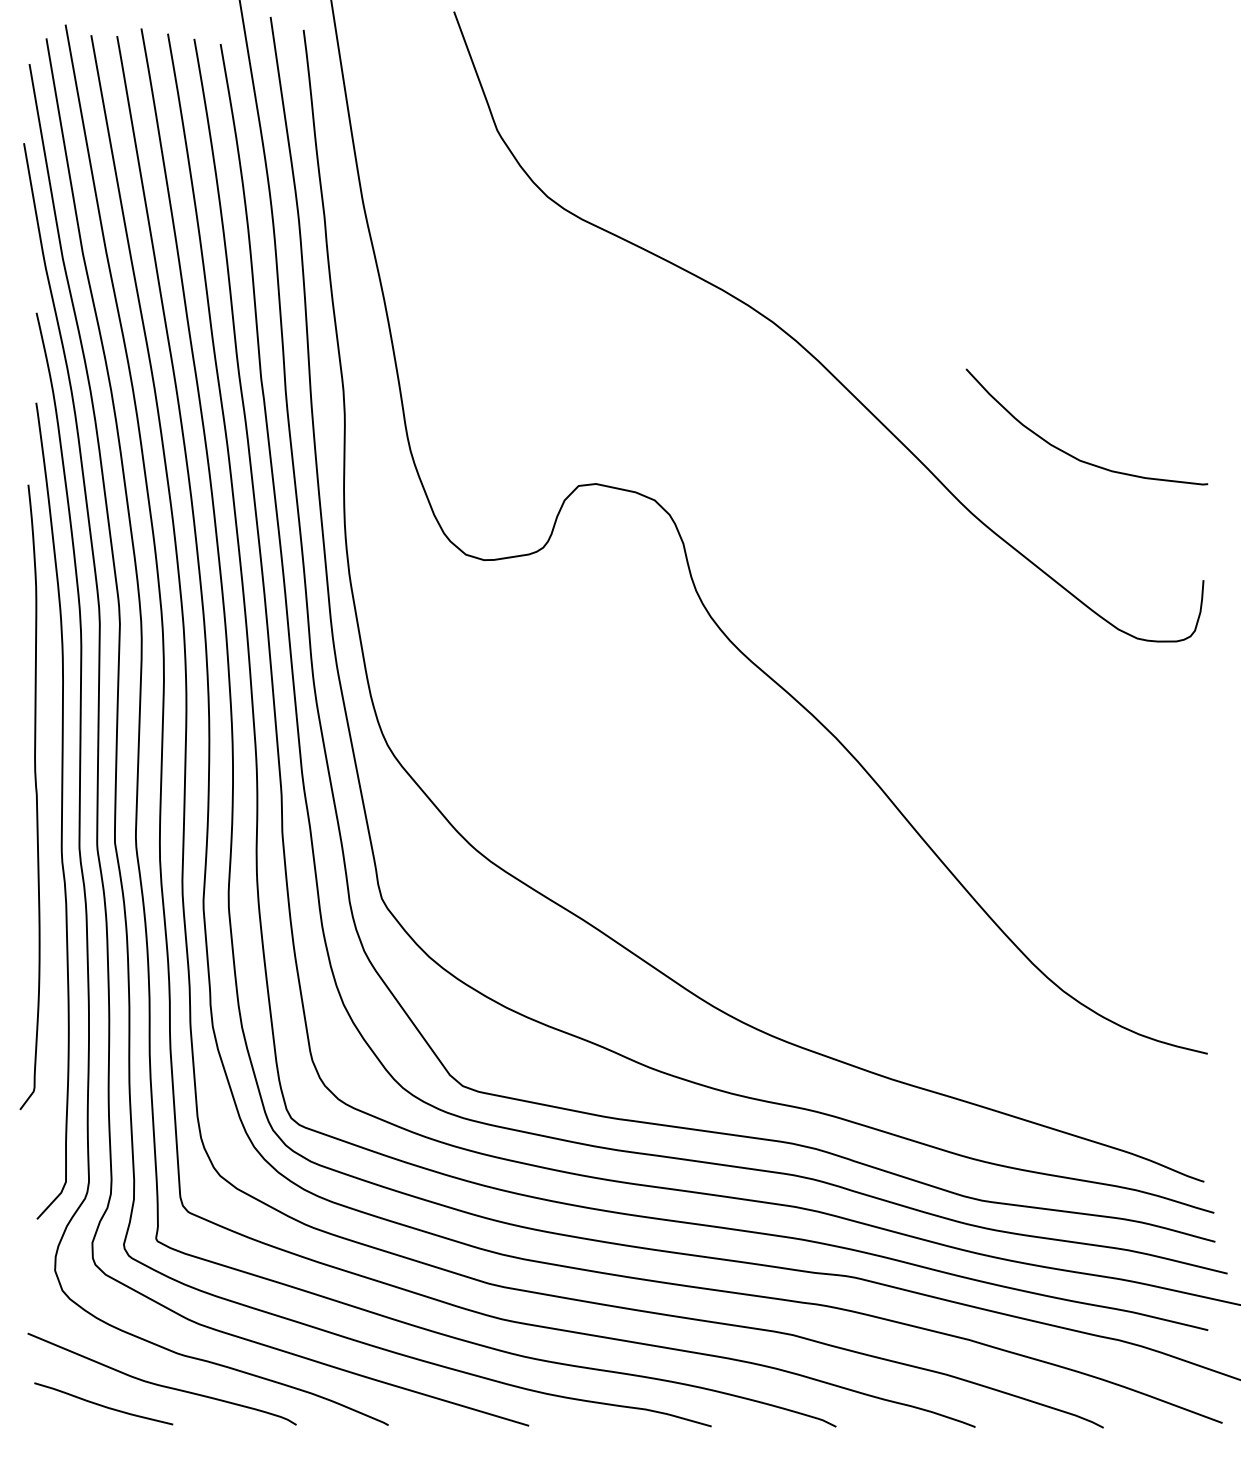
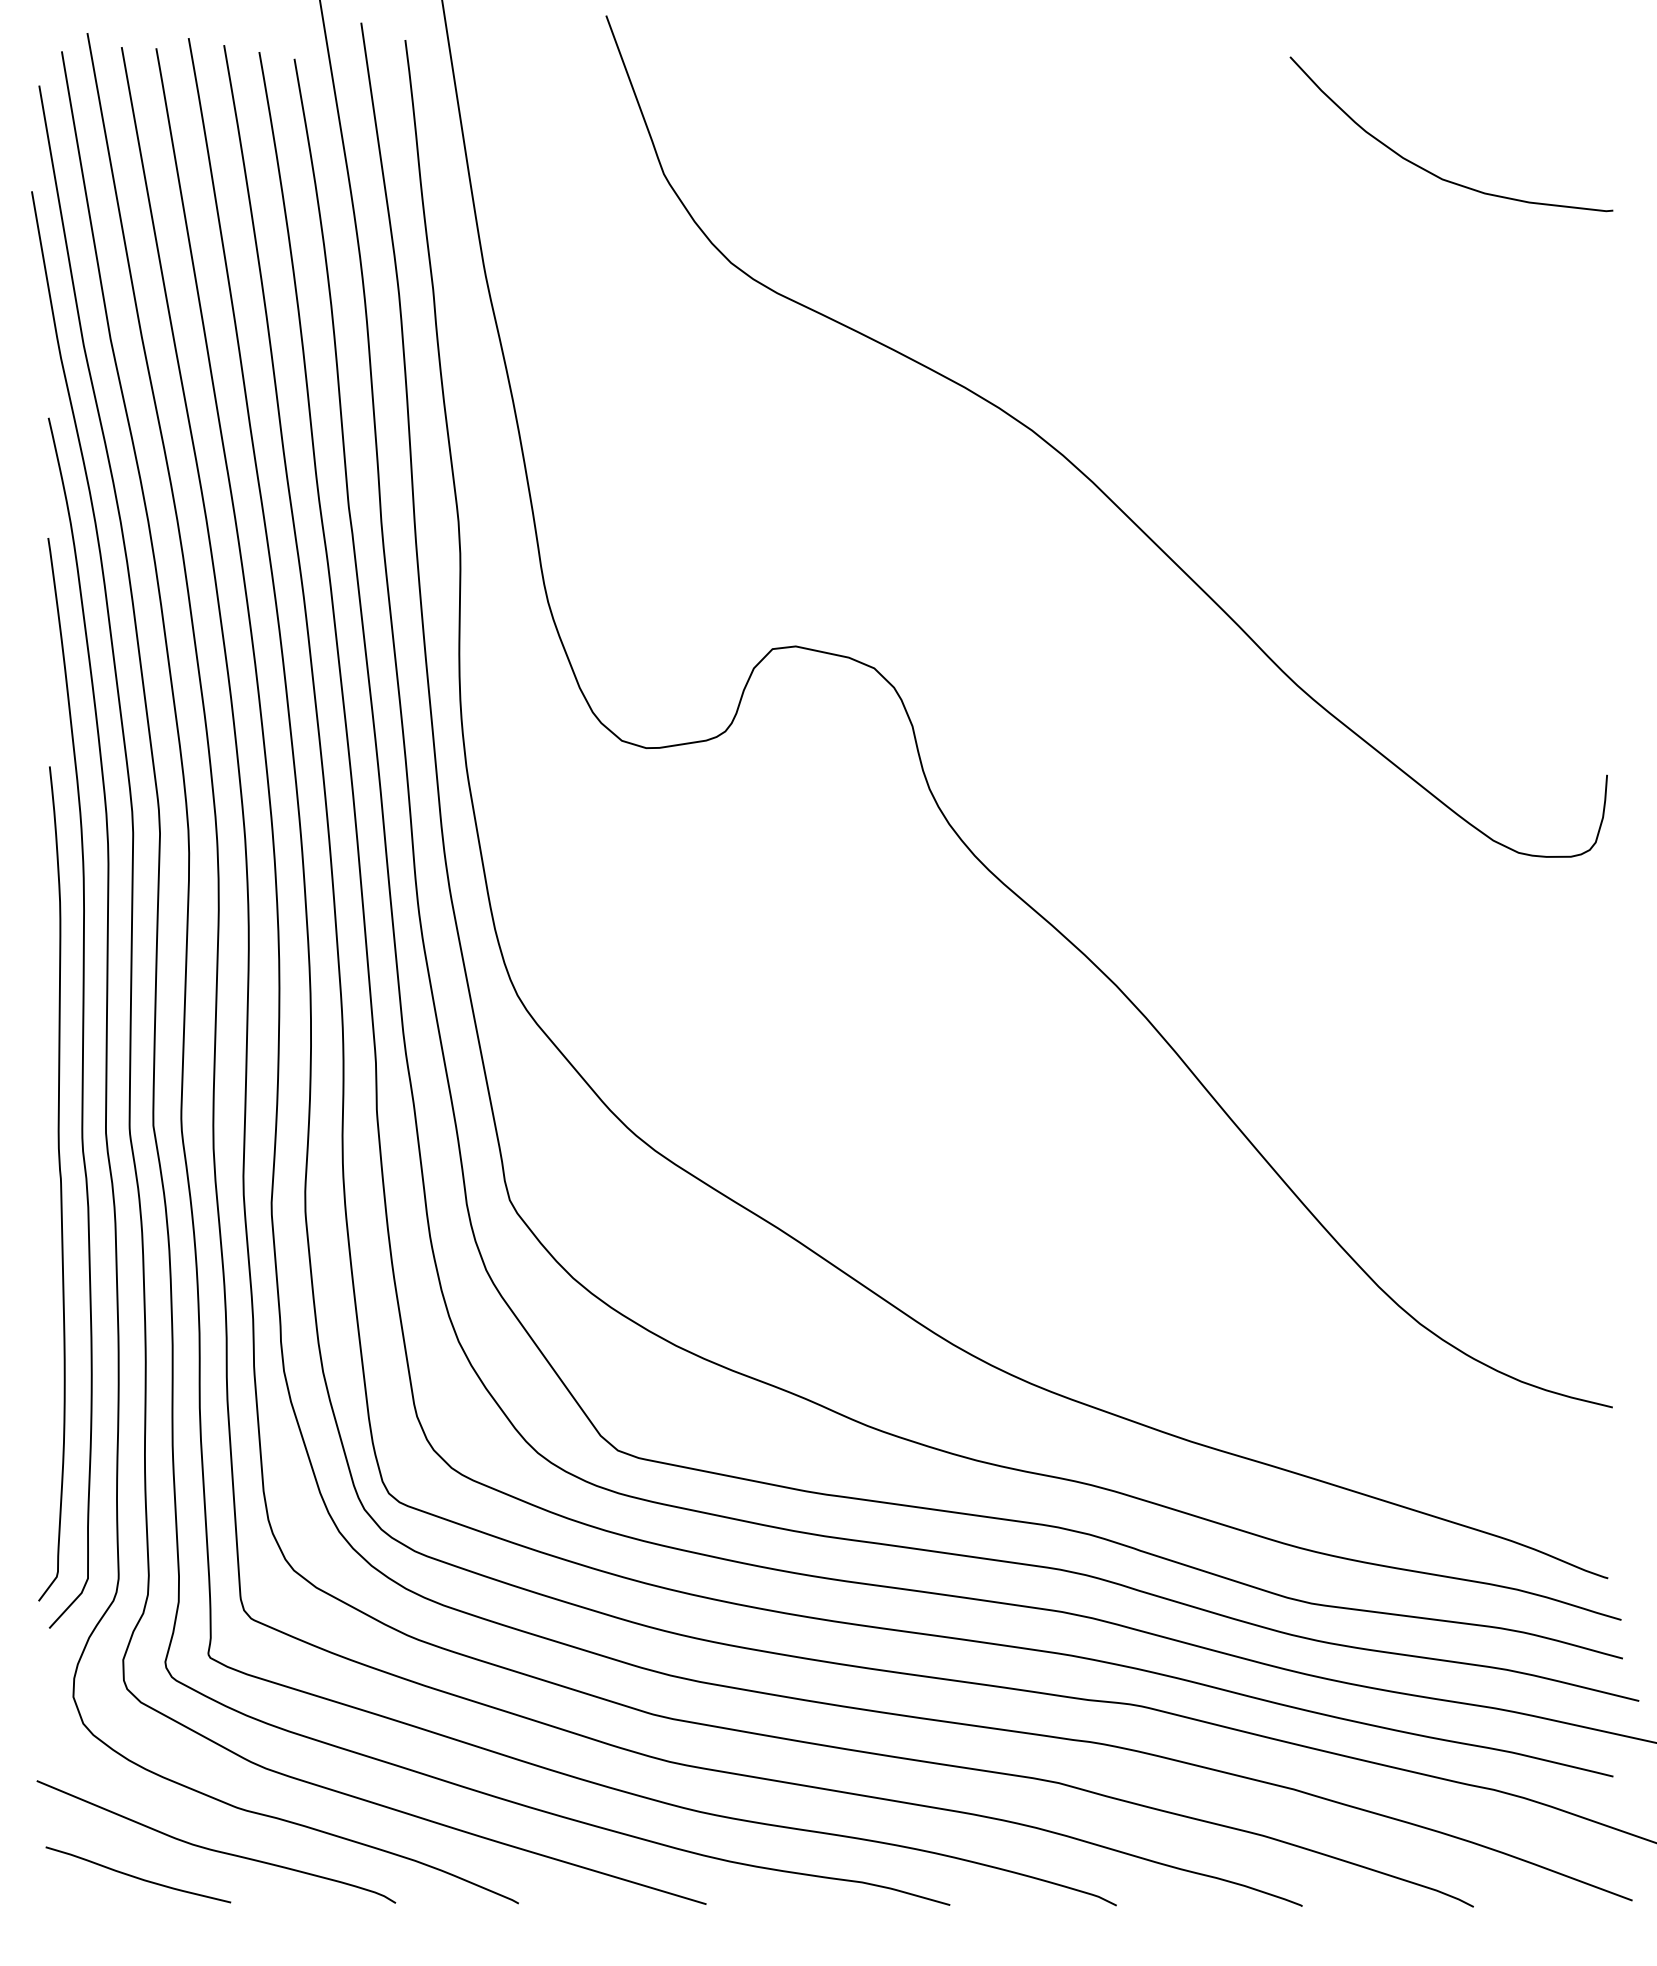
curve: (1071, 454) -> (1430, 171), moved
curve: (36, 797) -> (60, 1183), moved

